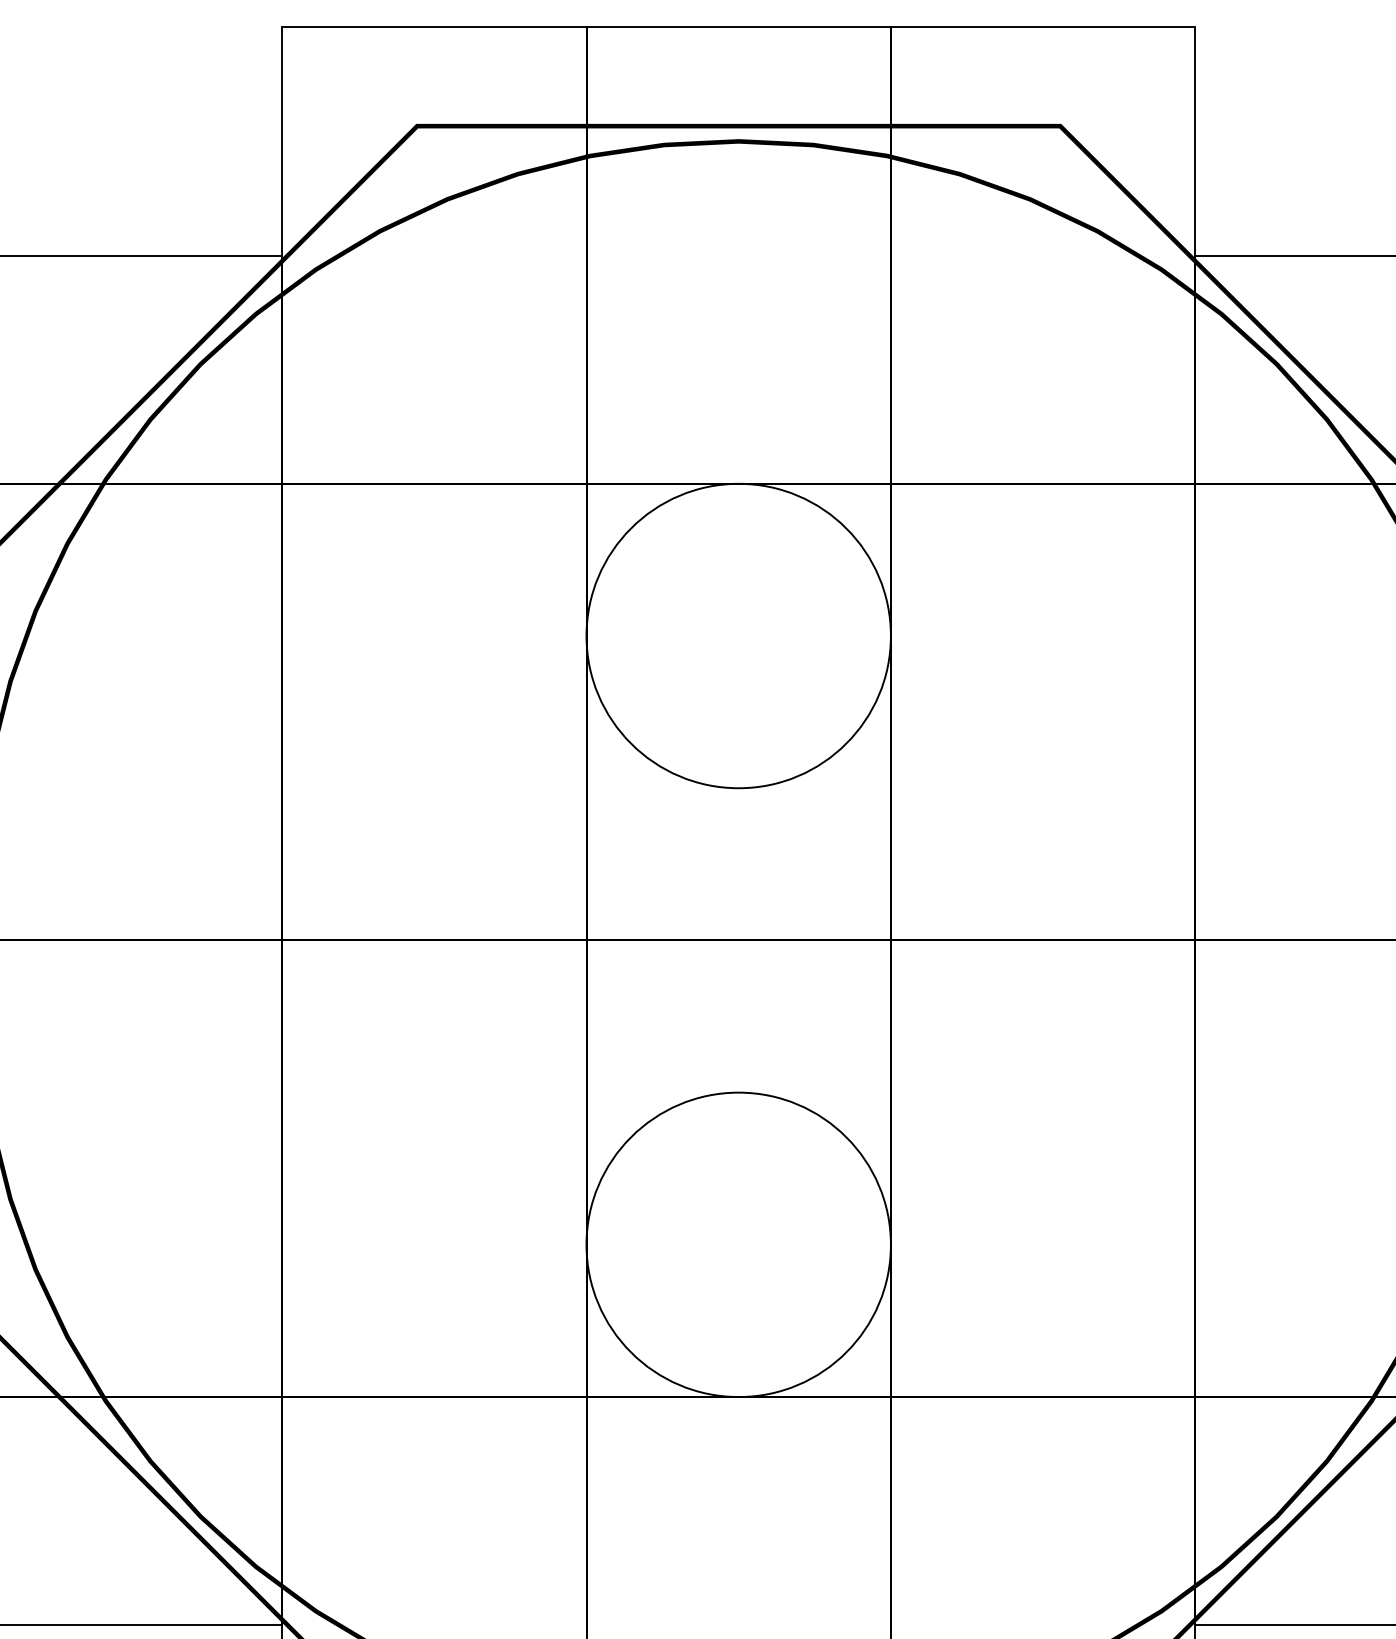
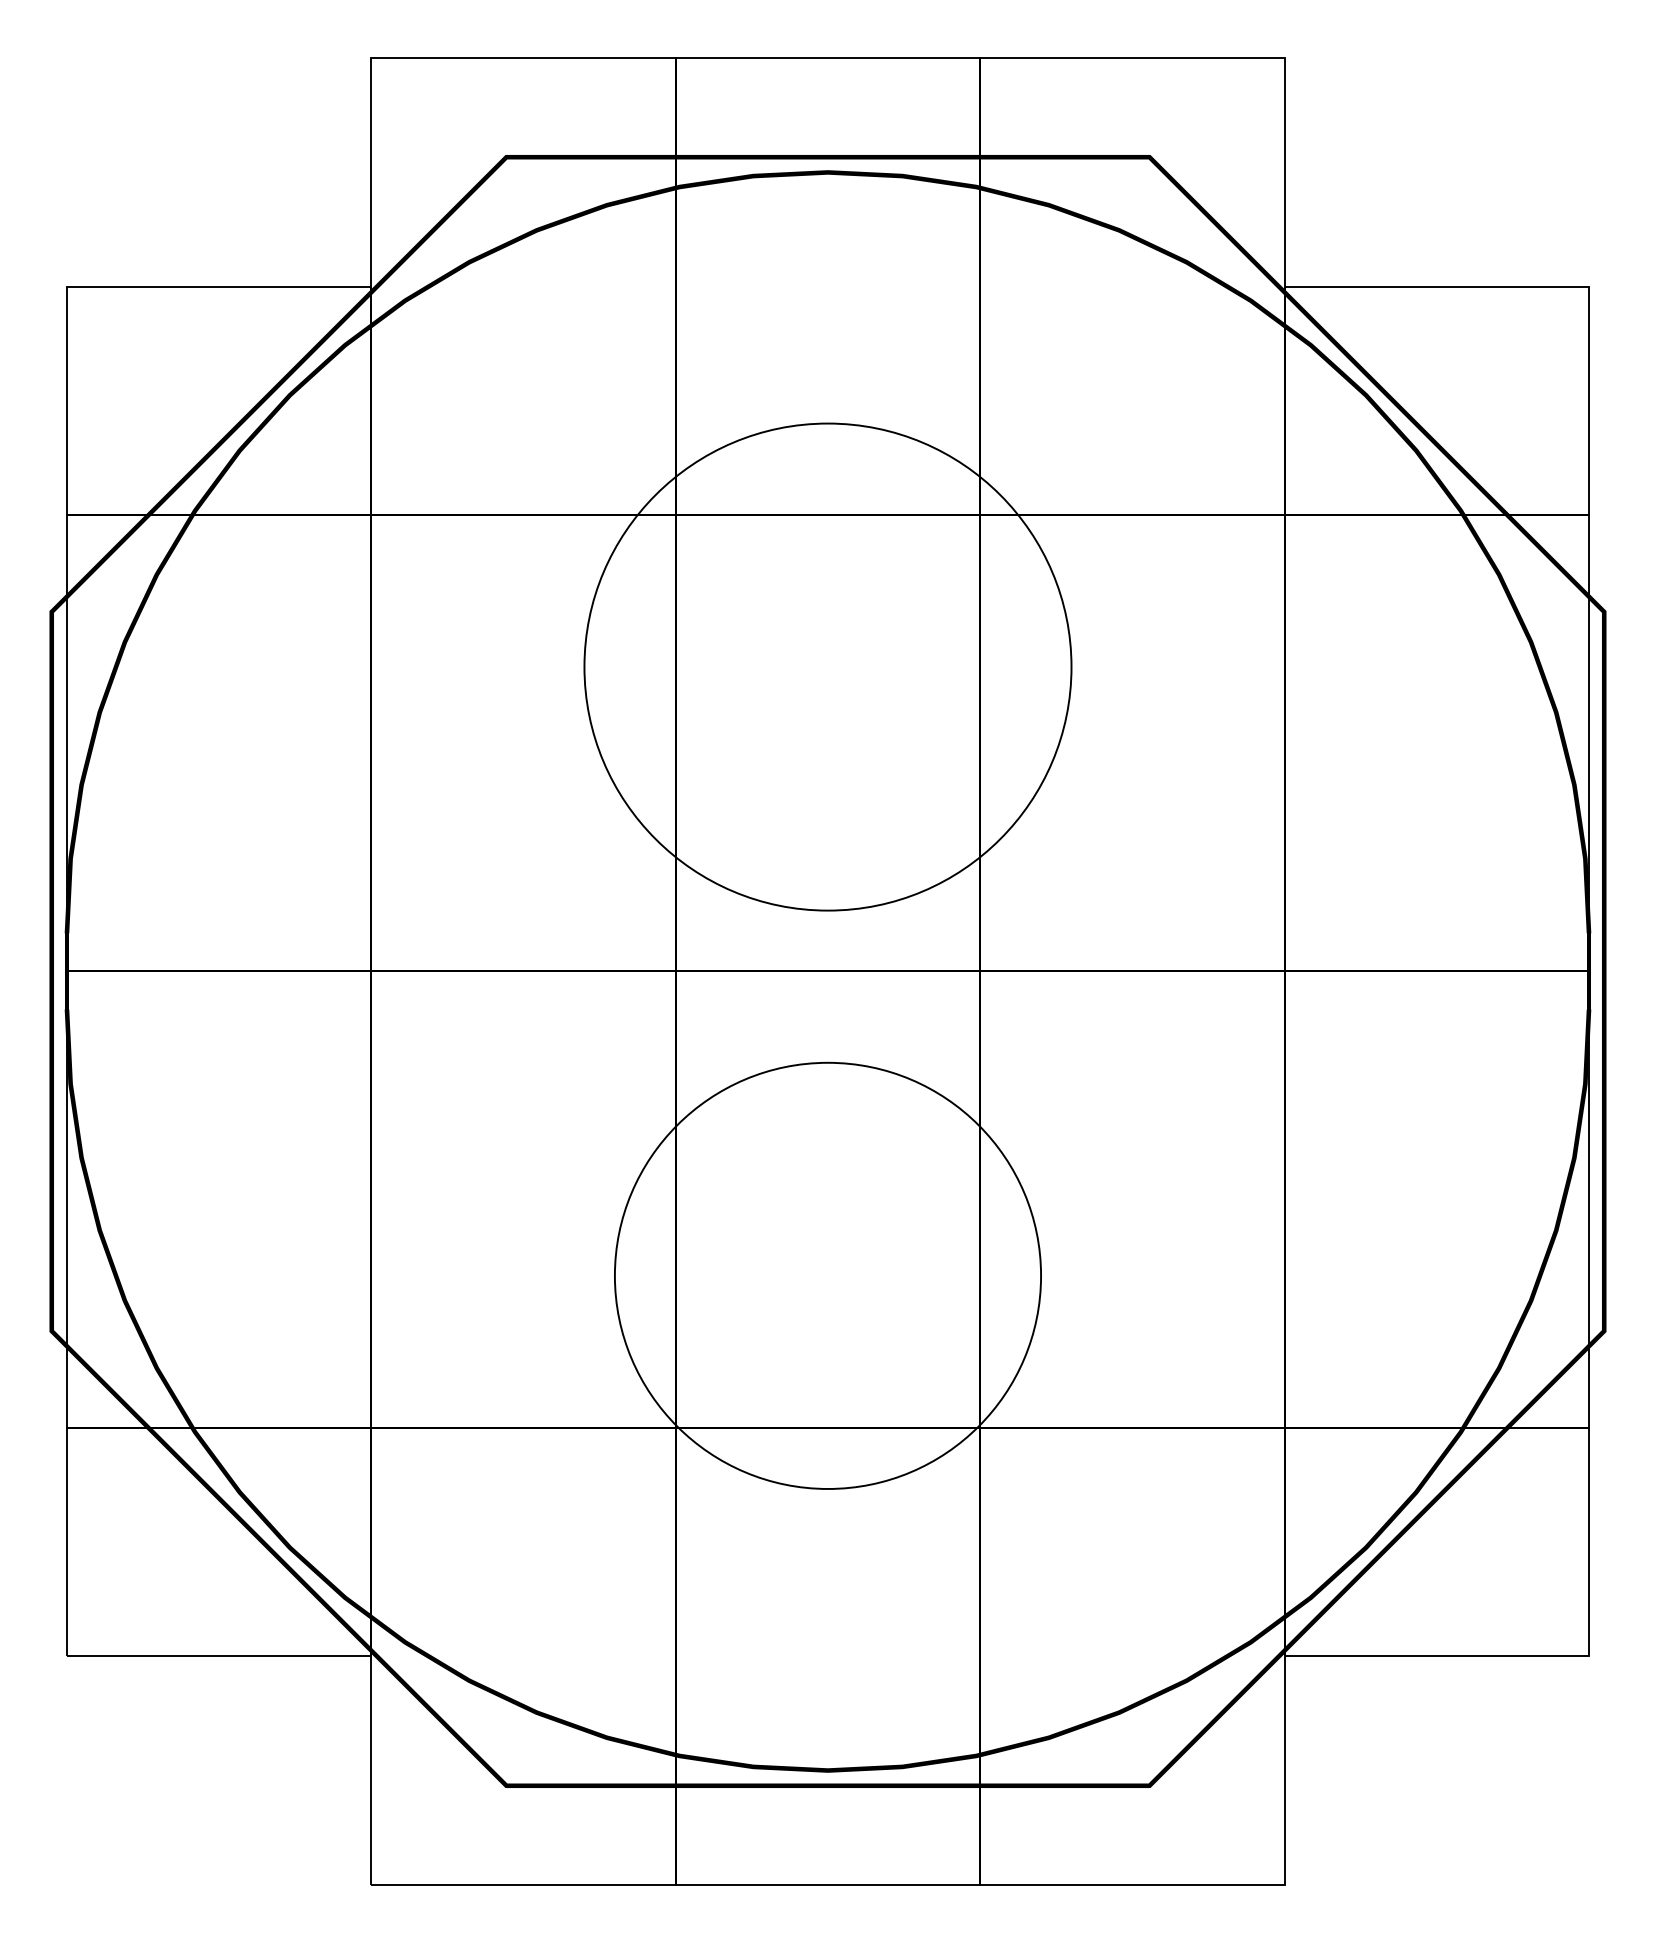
circle: (738, 635) -> (827, 666), size x1.6
circle: (738, 1244) -> (827, 1275), size x1.4

